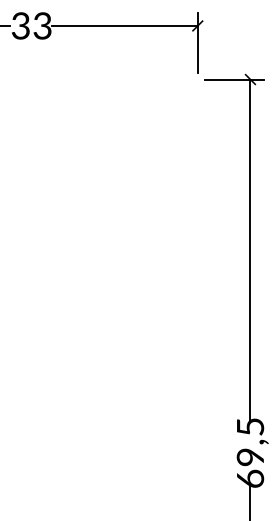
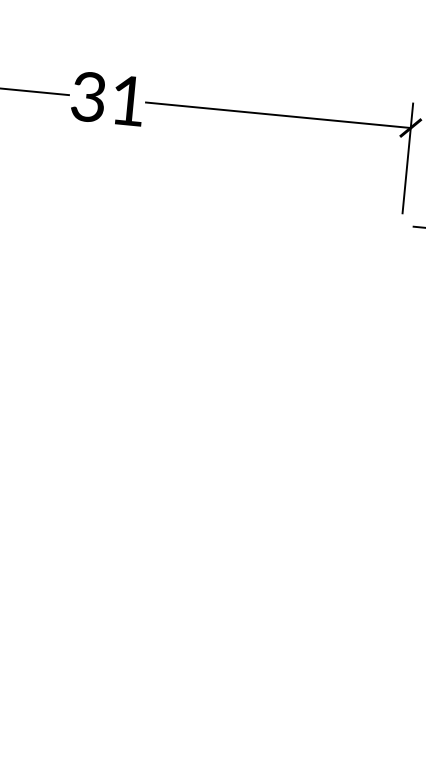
text: (42, 25) -> (128, 99), 33 -> 31

